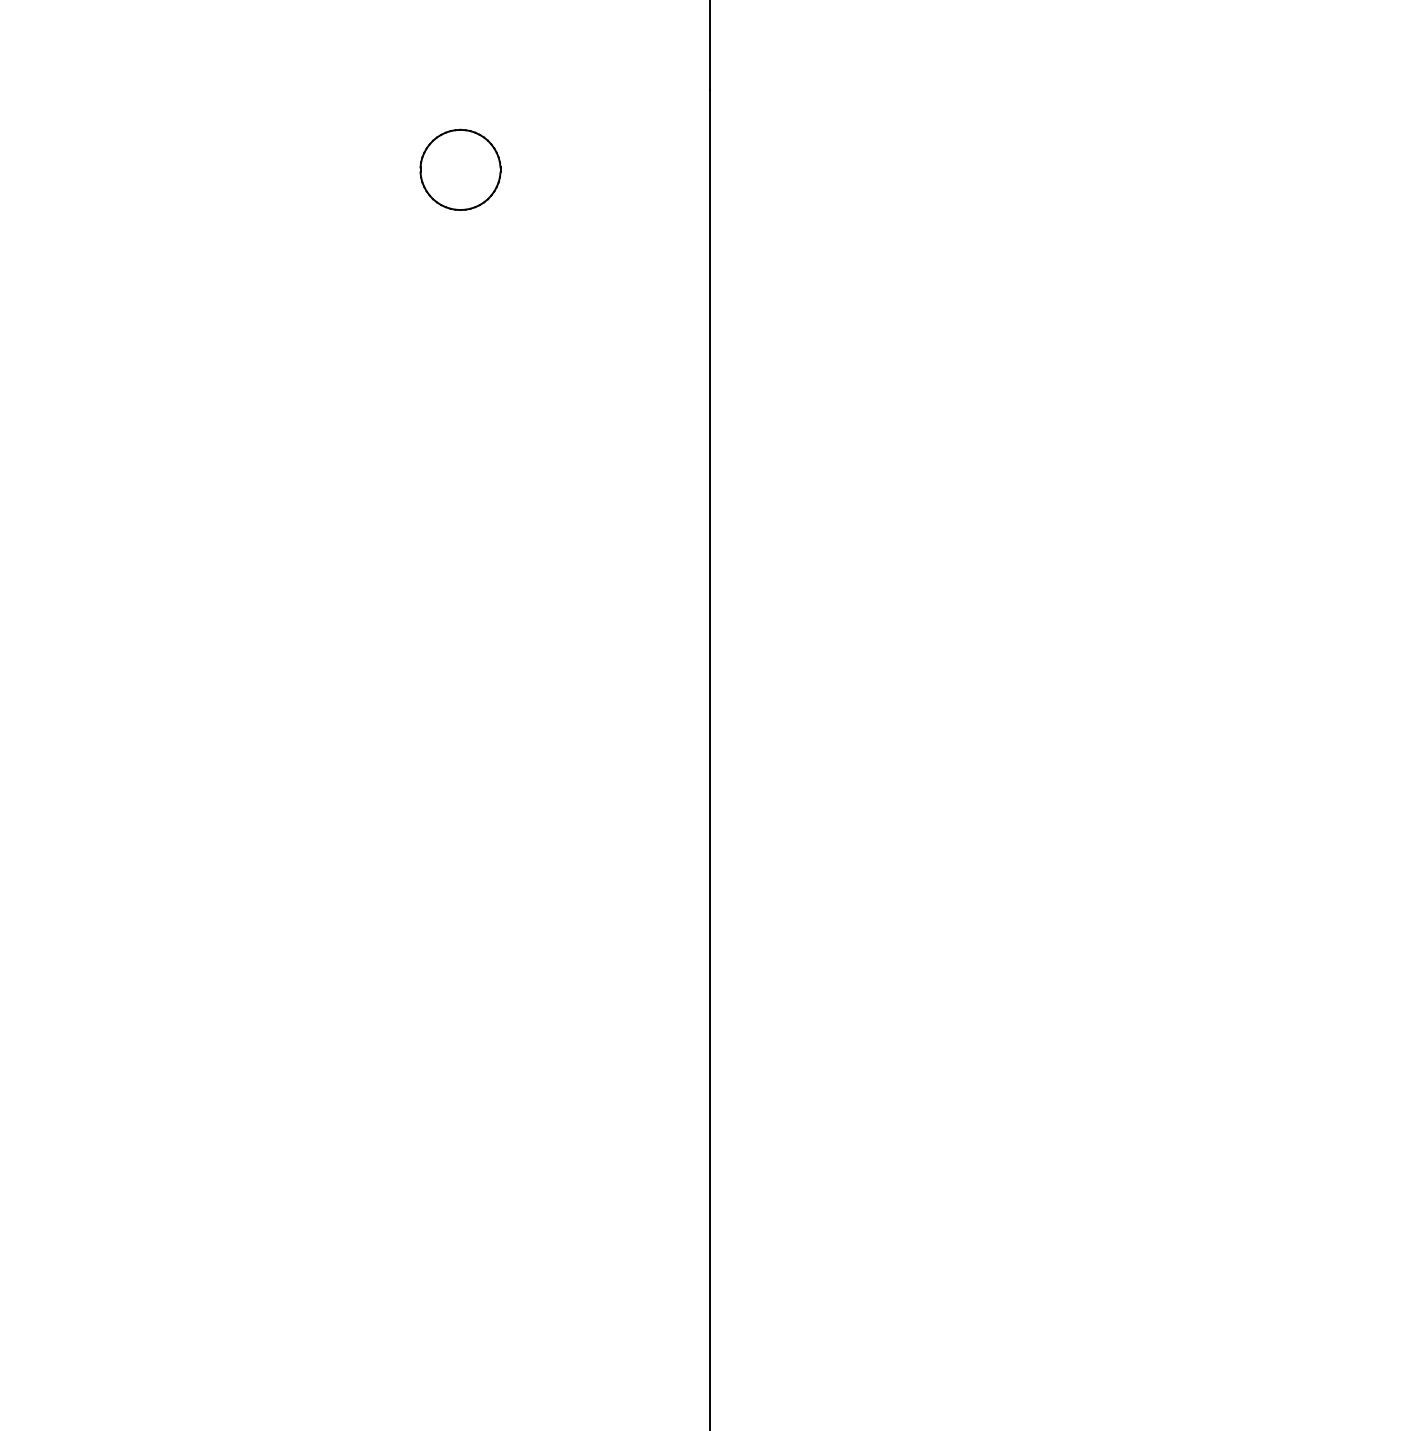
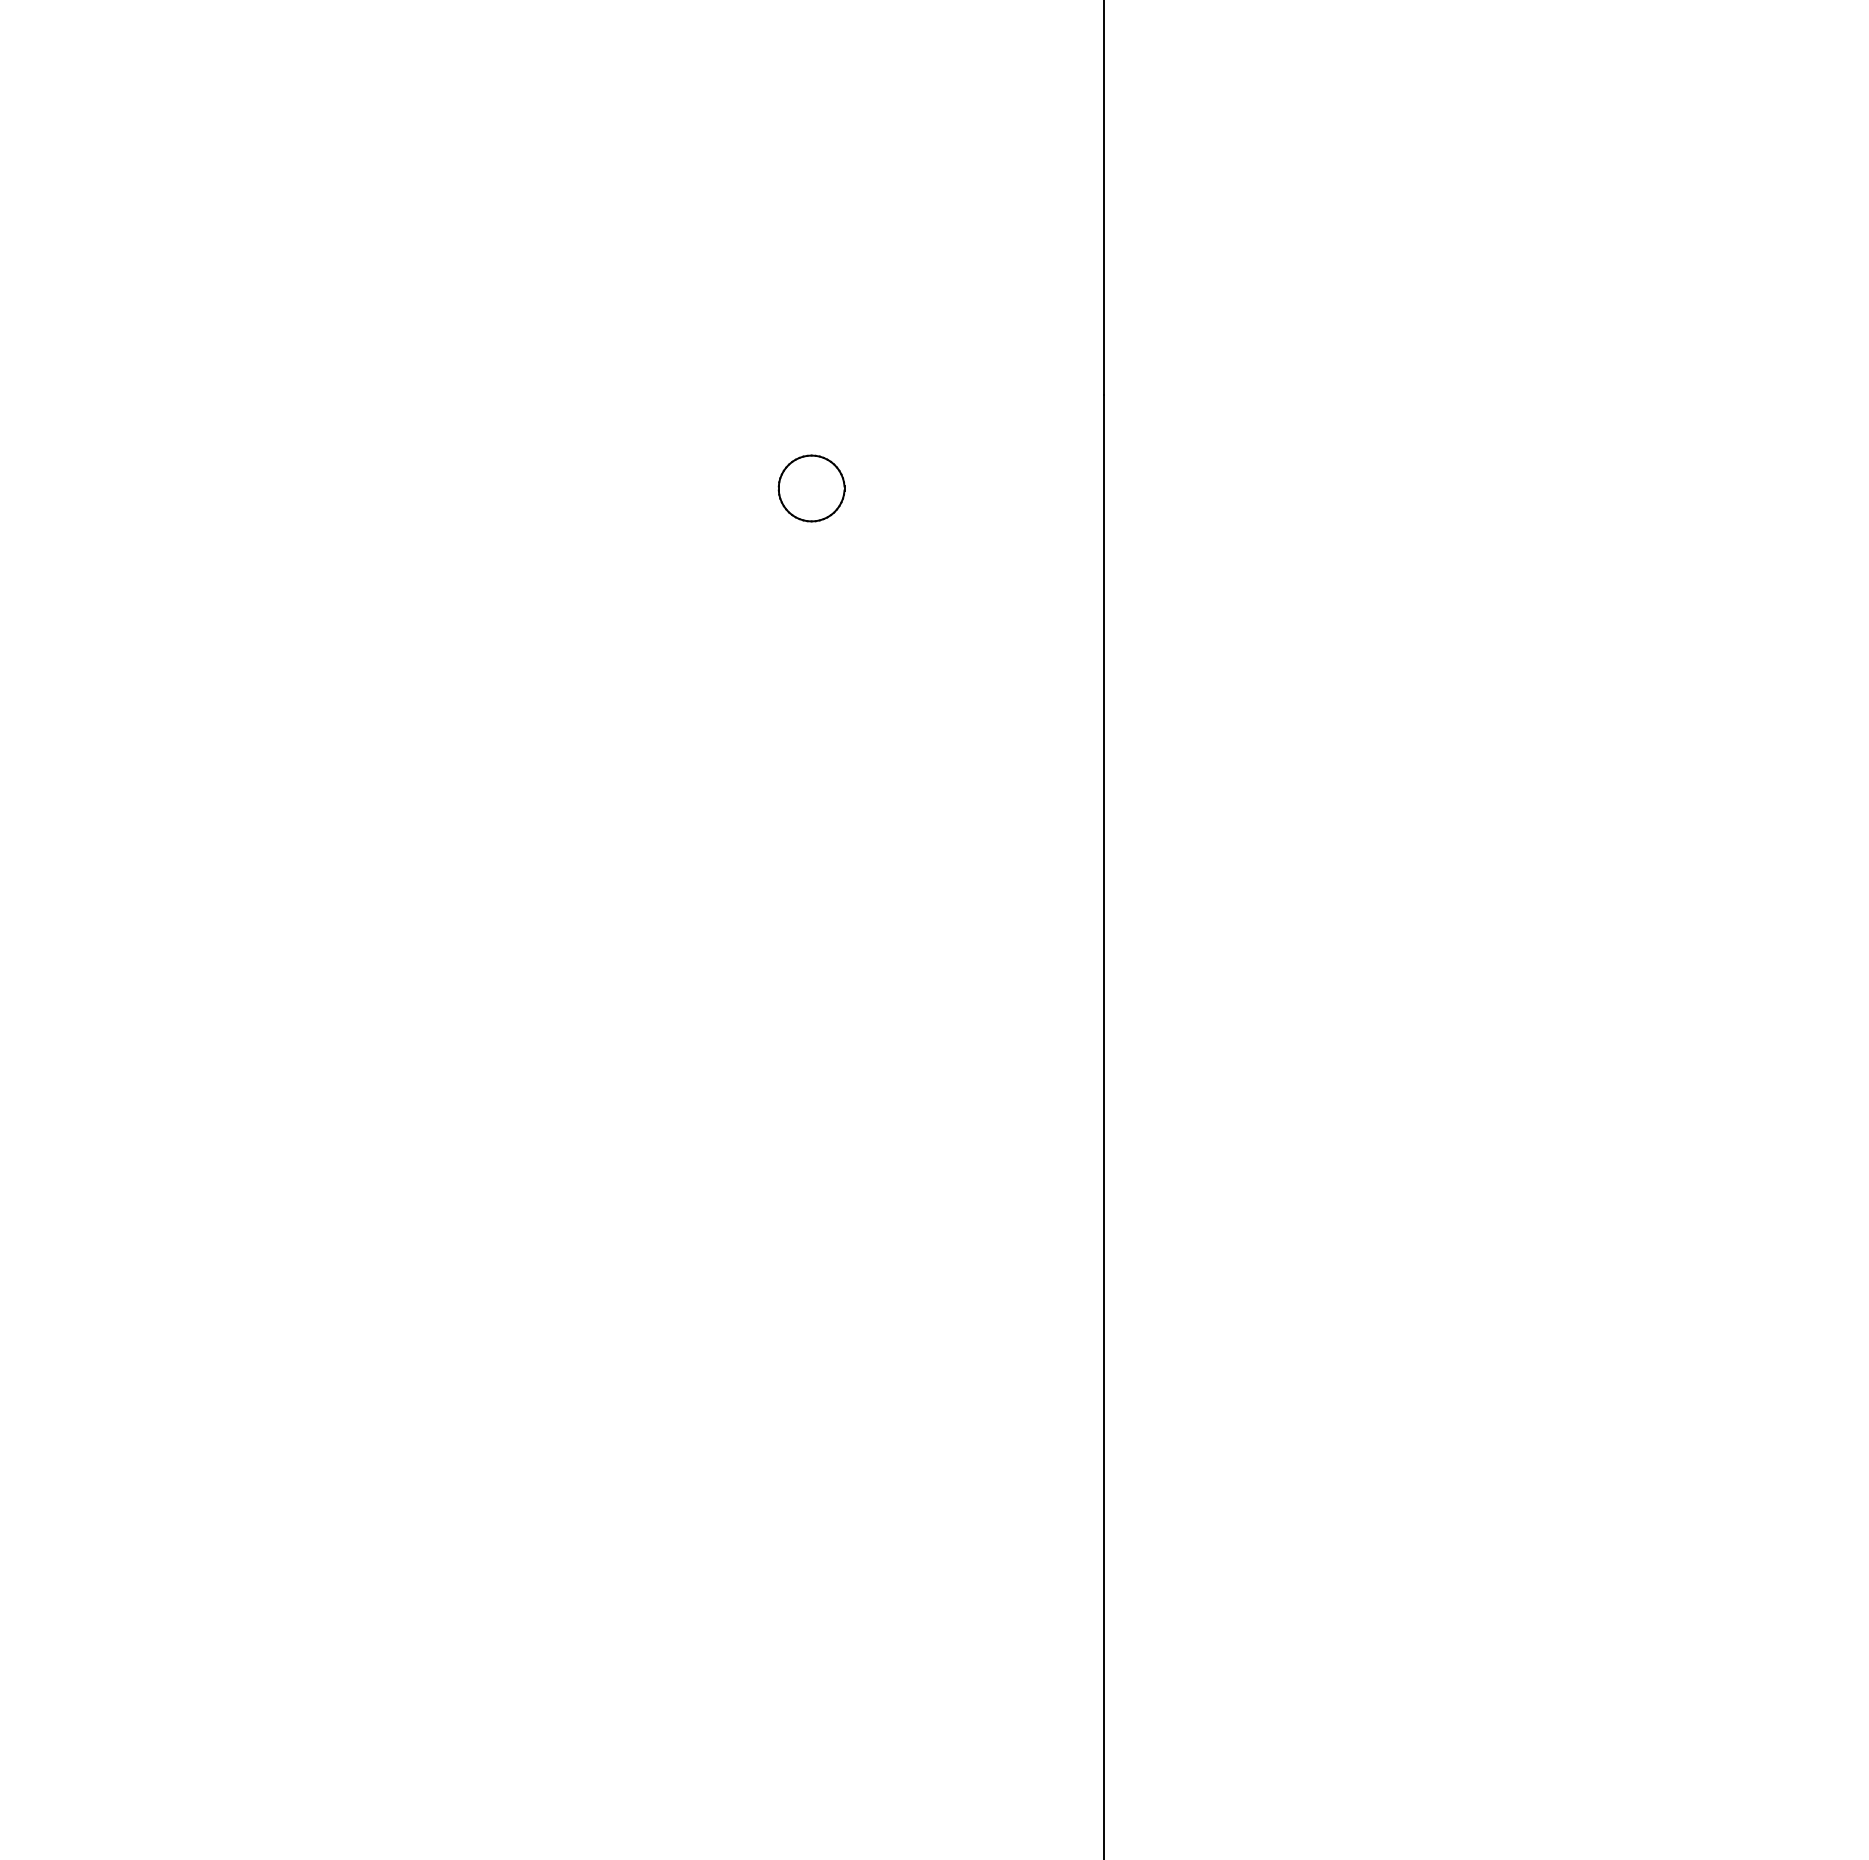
part: (460, 169) -> (811, 488), size x0.7

